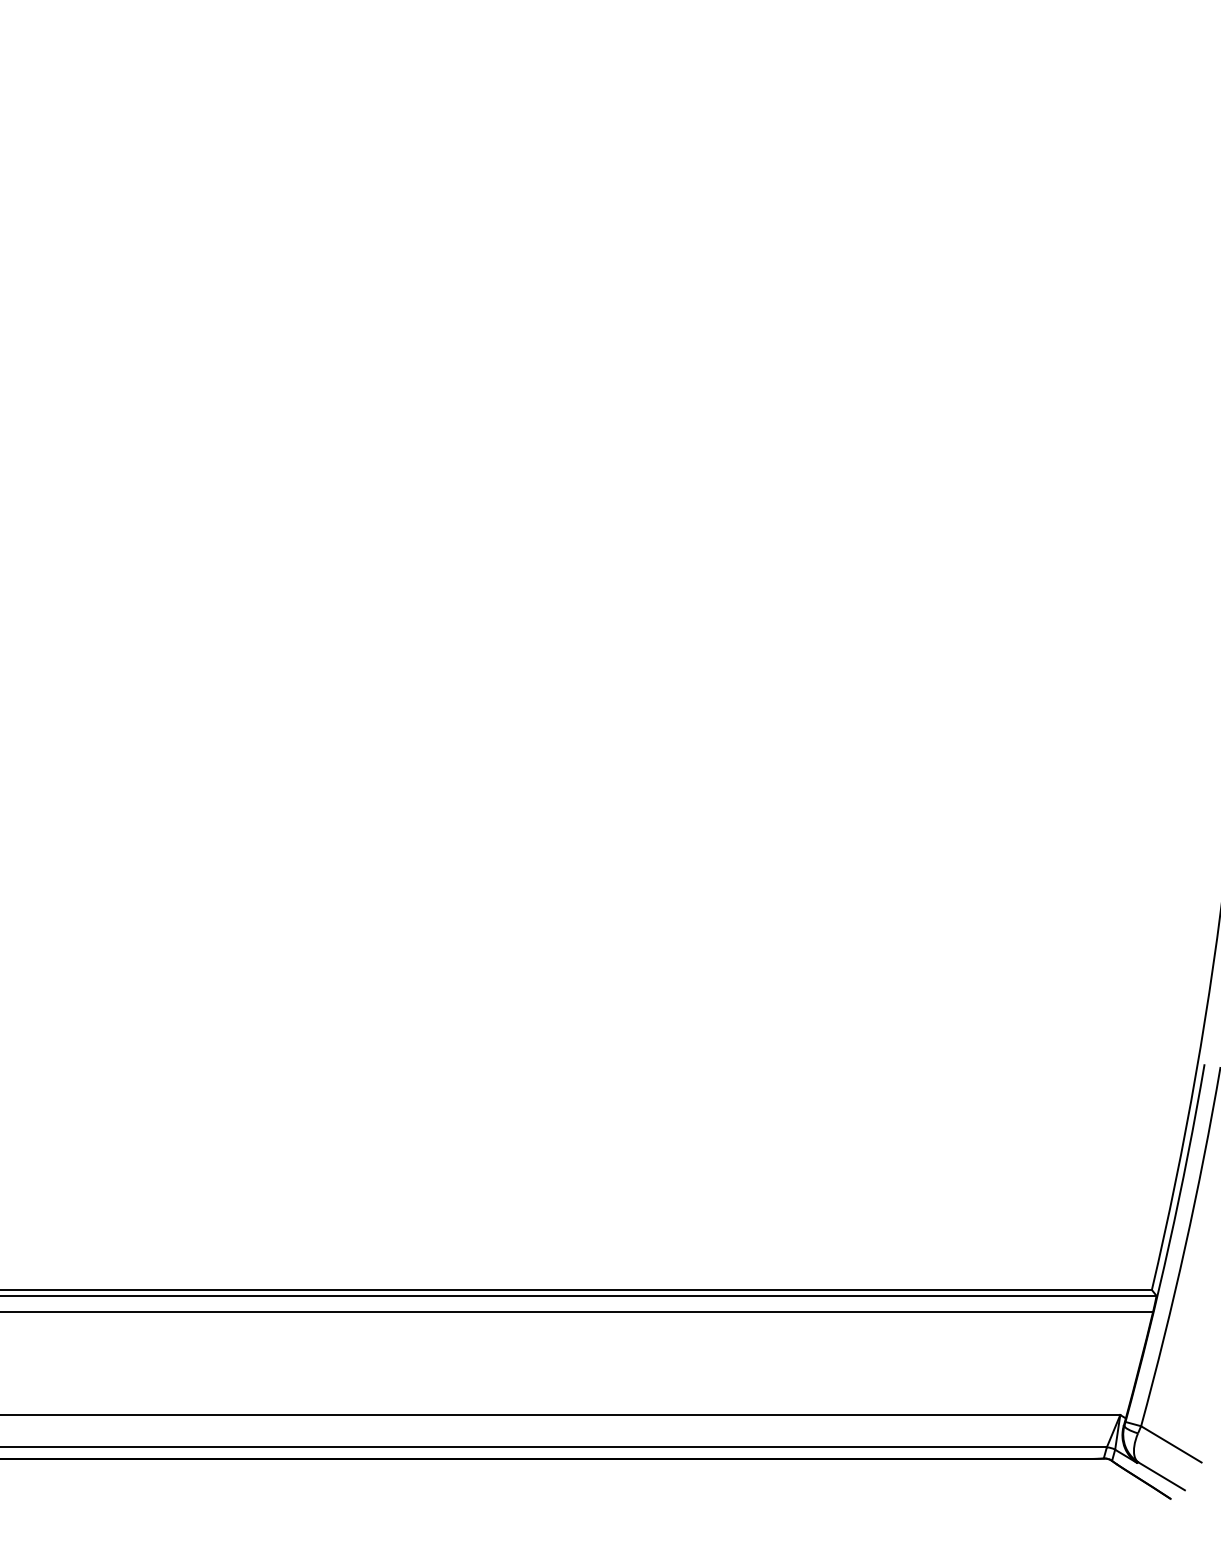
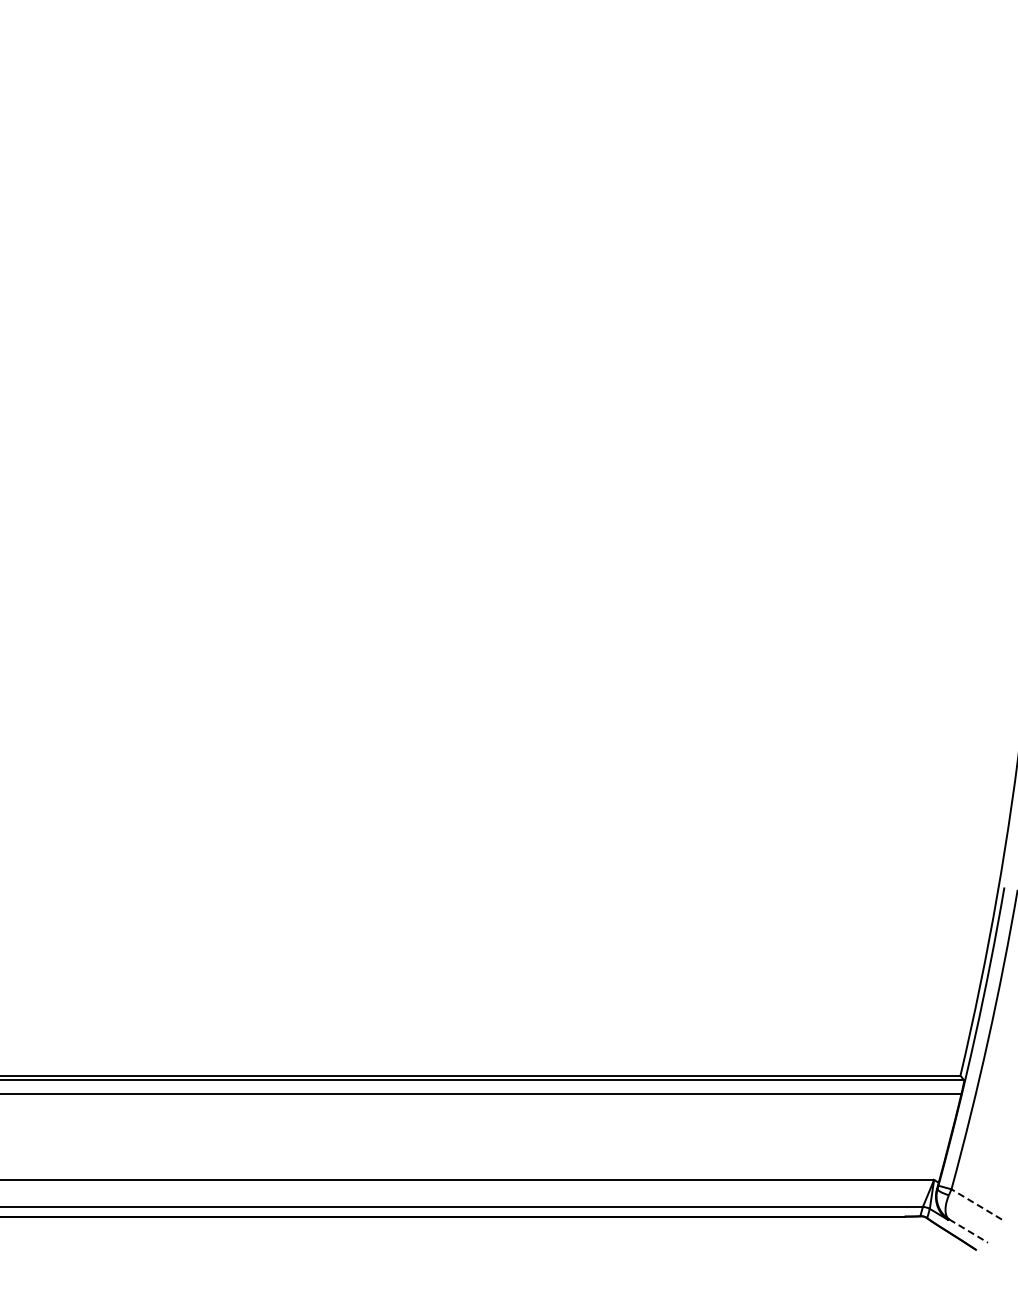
line: (1171, 1444) -> (976, 1204), solid -> dashed
line: (1161, 1476) -> (968, 1231), solid -> dashed

